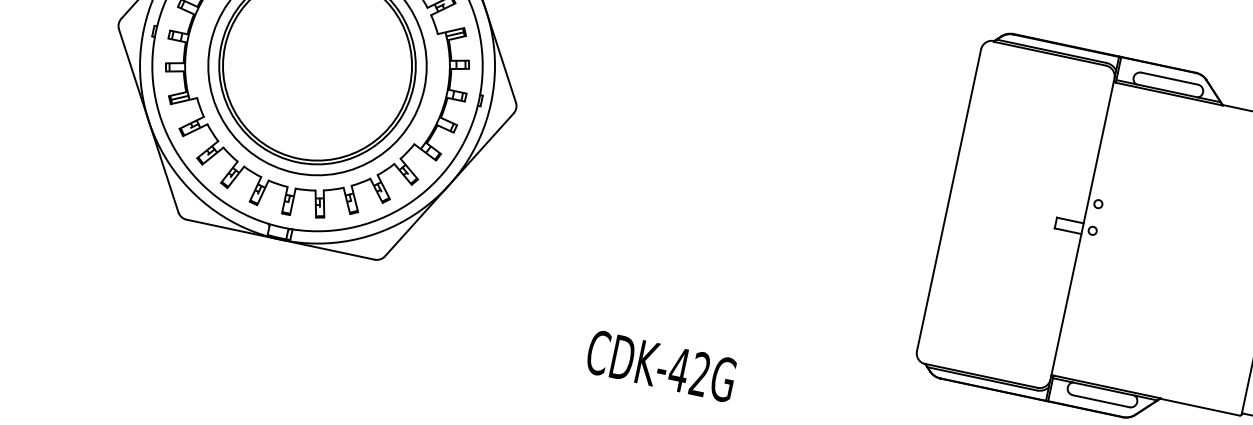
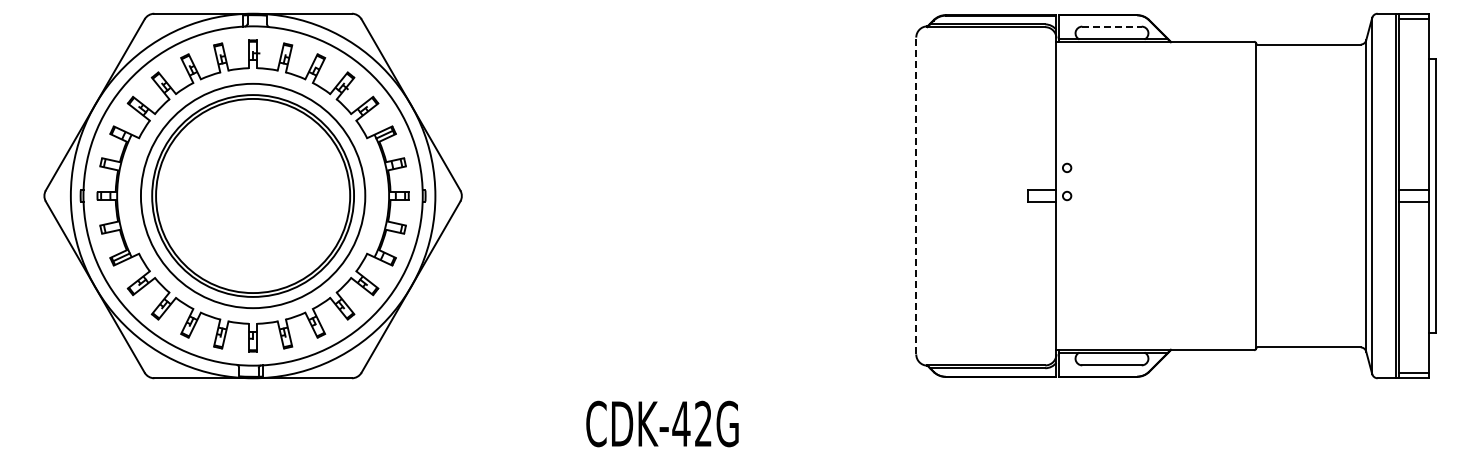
line: (1170, 78) -> (1112, 26), solid -> dashed
line: (949, 199) -> (916, 195), solid -> dashed

